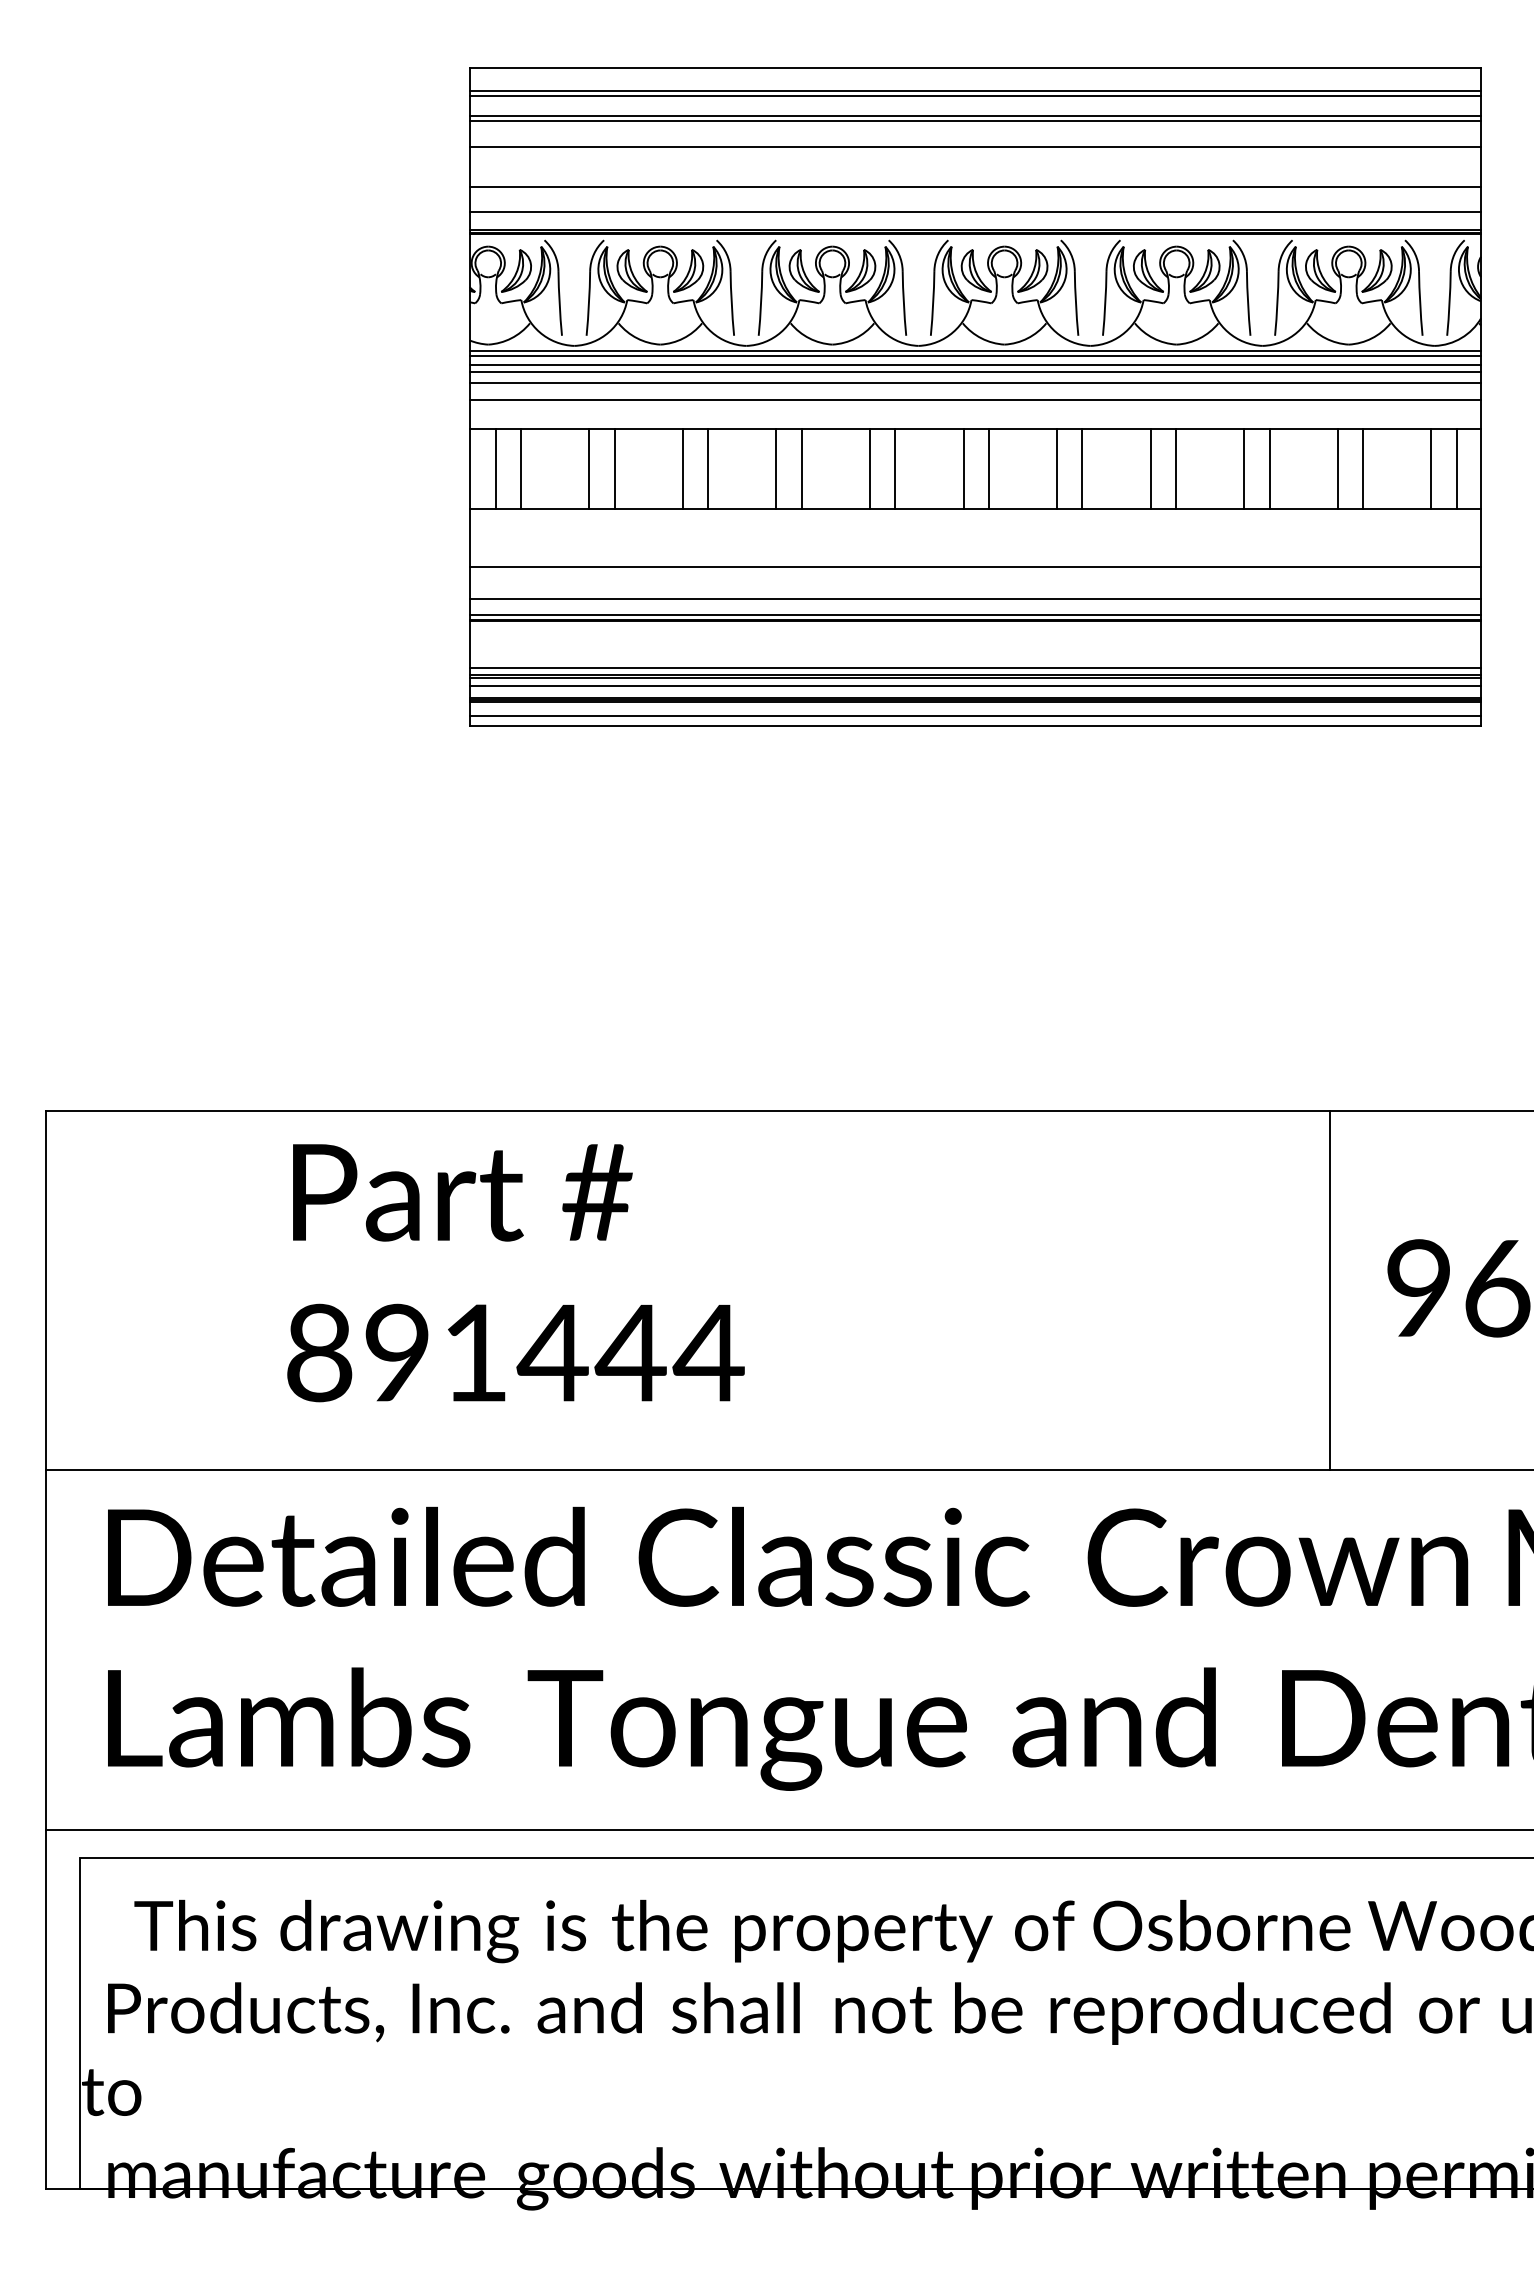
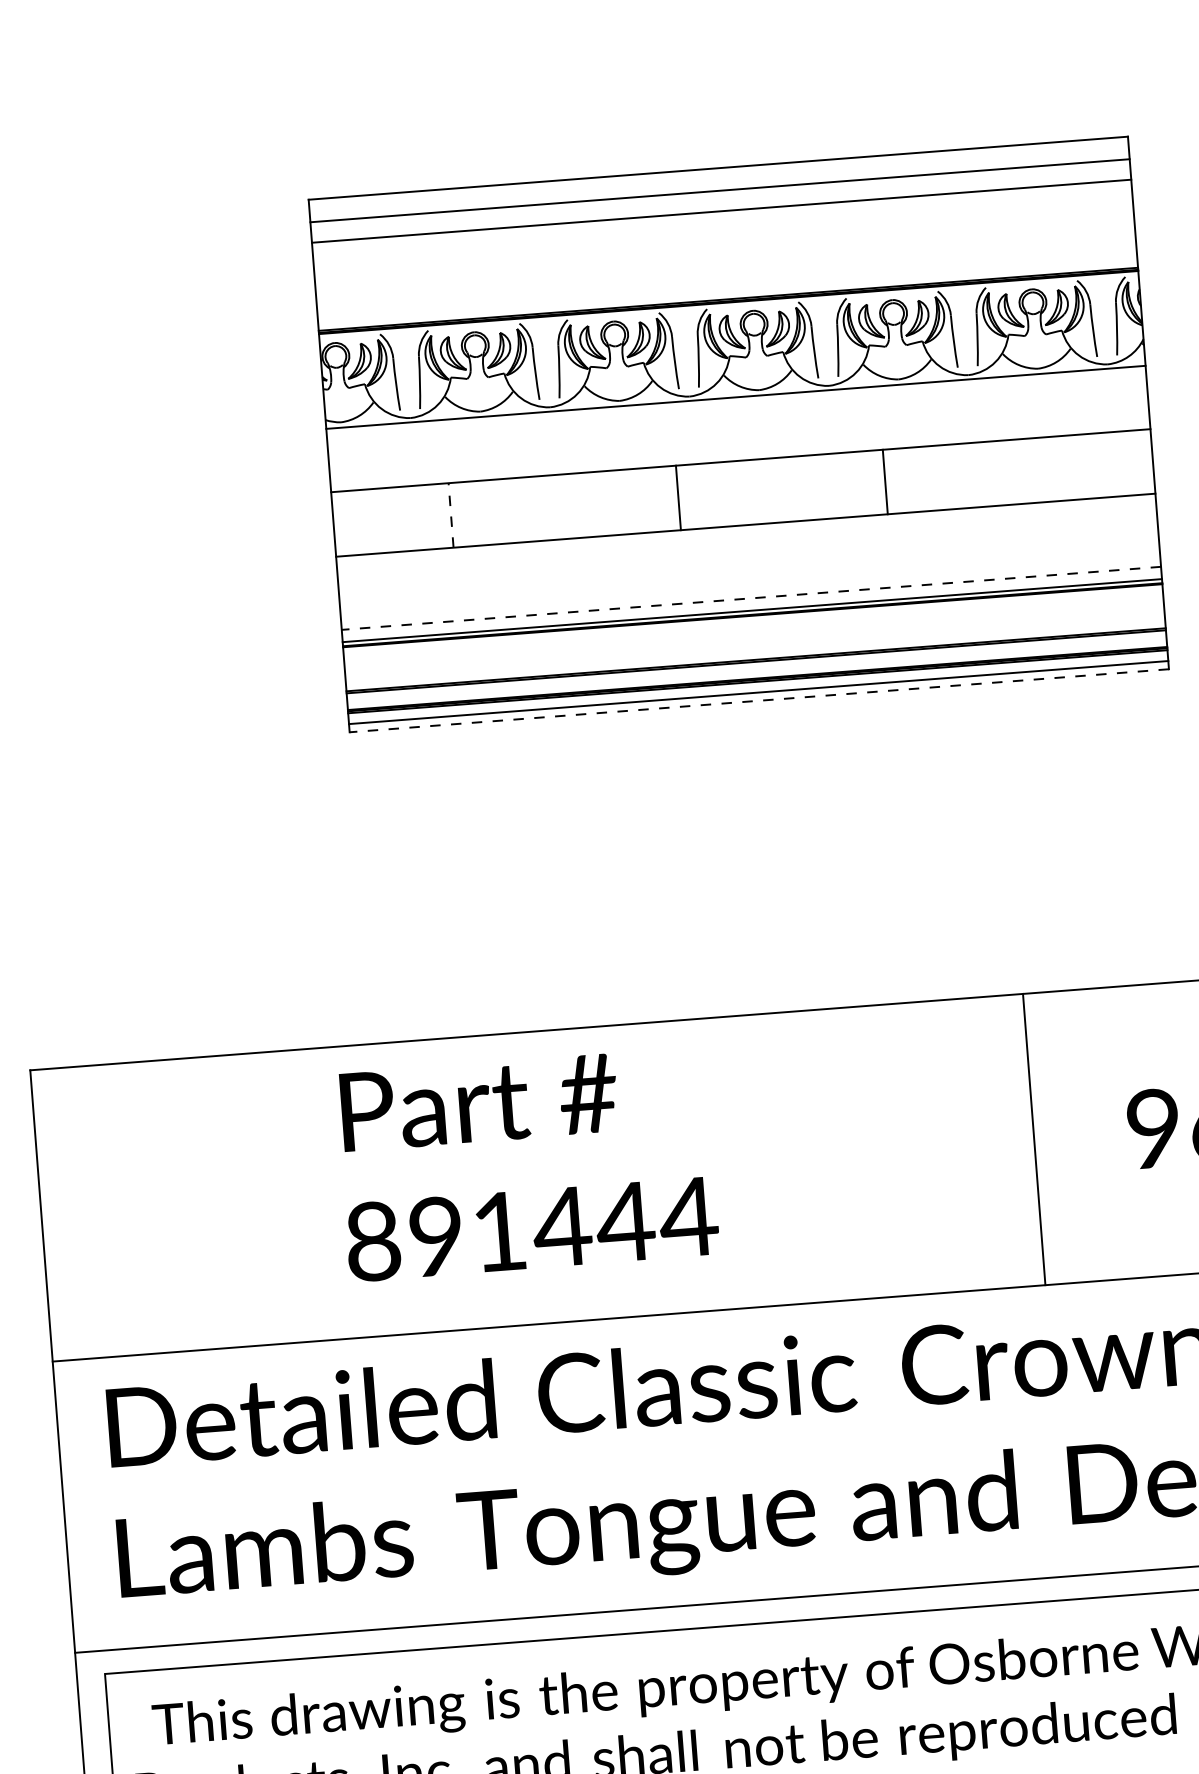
line: (975, 91) -> (719, 186), removed
line: (975, 116) -> (721, 207), removed
line: (975, 146) -> (723, 231), removed
line: (975, 187) -> (725, 264), removed
line: (975, 212) -> (727, 284), removed
line: (975, 355) -> (736, 400), removed
line: (975, 364) -> (736, 408), removed
line: (975, 371) -> (737, 413), removed
line: (975, 382) -> (738, 422), removed
line: (975, 399) -> (739, 436), removed
line: (495, 469) -> (354, 523), removed
line: (521, 469) -> (375, 521), removed
line: (589, 469) -> (430, 517), removed
line: (614, 469) -> (451, 515), solid -> dashed
line: (682, 469) -> (506, 511), removed
line: (708, 469) -> (527, 509), removed
line: (776, 469) -> (582, 505), removed
line: (801, 469) -> (602, 503), removed
line: (869, 469) -> (657, 499), removed
line: (963, 469) -> (733, 493), removed
line: (988, 469) -> (753, 492), removed
line: (1057, 469) -> (809, 488), removed
line: (1082, 469) -> (830, 486), removed
line: (1175, 469) -> (905, 480), removed
line: (1244, 469) -> (961, 476), removed
line: (1269, 469) -> (981, 474), removed
line: (1337, 469) -> (1036, 470), removed
line: (1363, 469) -> (1057, 468), removed
line: (1431, 469) -> (1112, 464), removed
line: (1456, 469) -> (1133, 463), removed
line: (975, 567) -> (749, 572), removed
line: (975, 599) -> (751, 598), solid -> dashed
line: (975, 667) -> (755, 653), removed
line: (975, 686) -> (756, 668), removed
line: (975, 725) -> (759, 700), solid -> dashed
text: (515, 1273) -> (527, 1164), moved
line: (1330, 1290) -> (1034, 1139), moved

